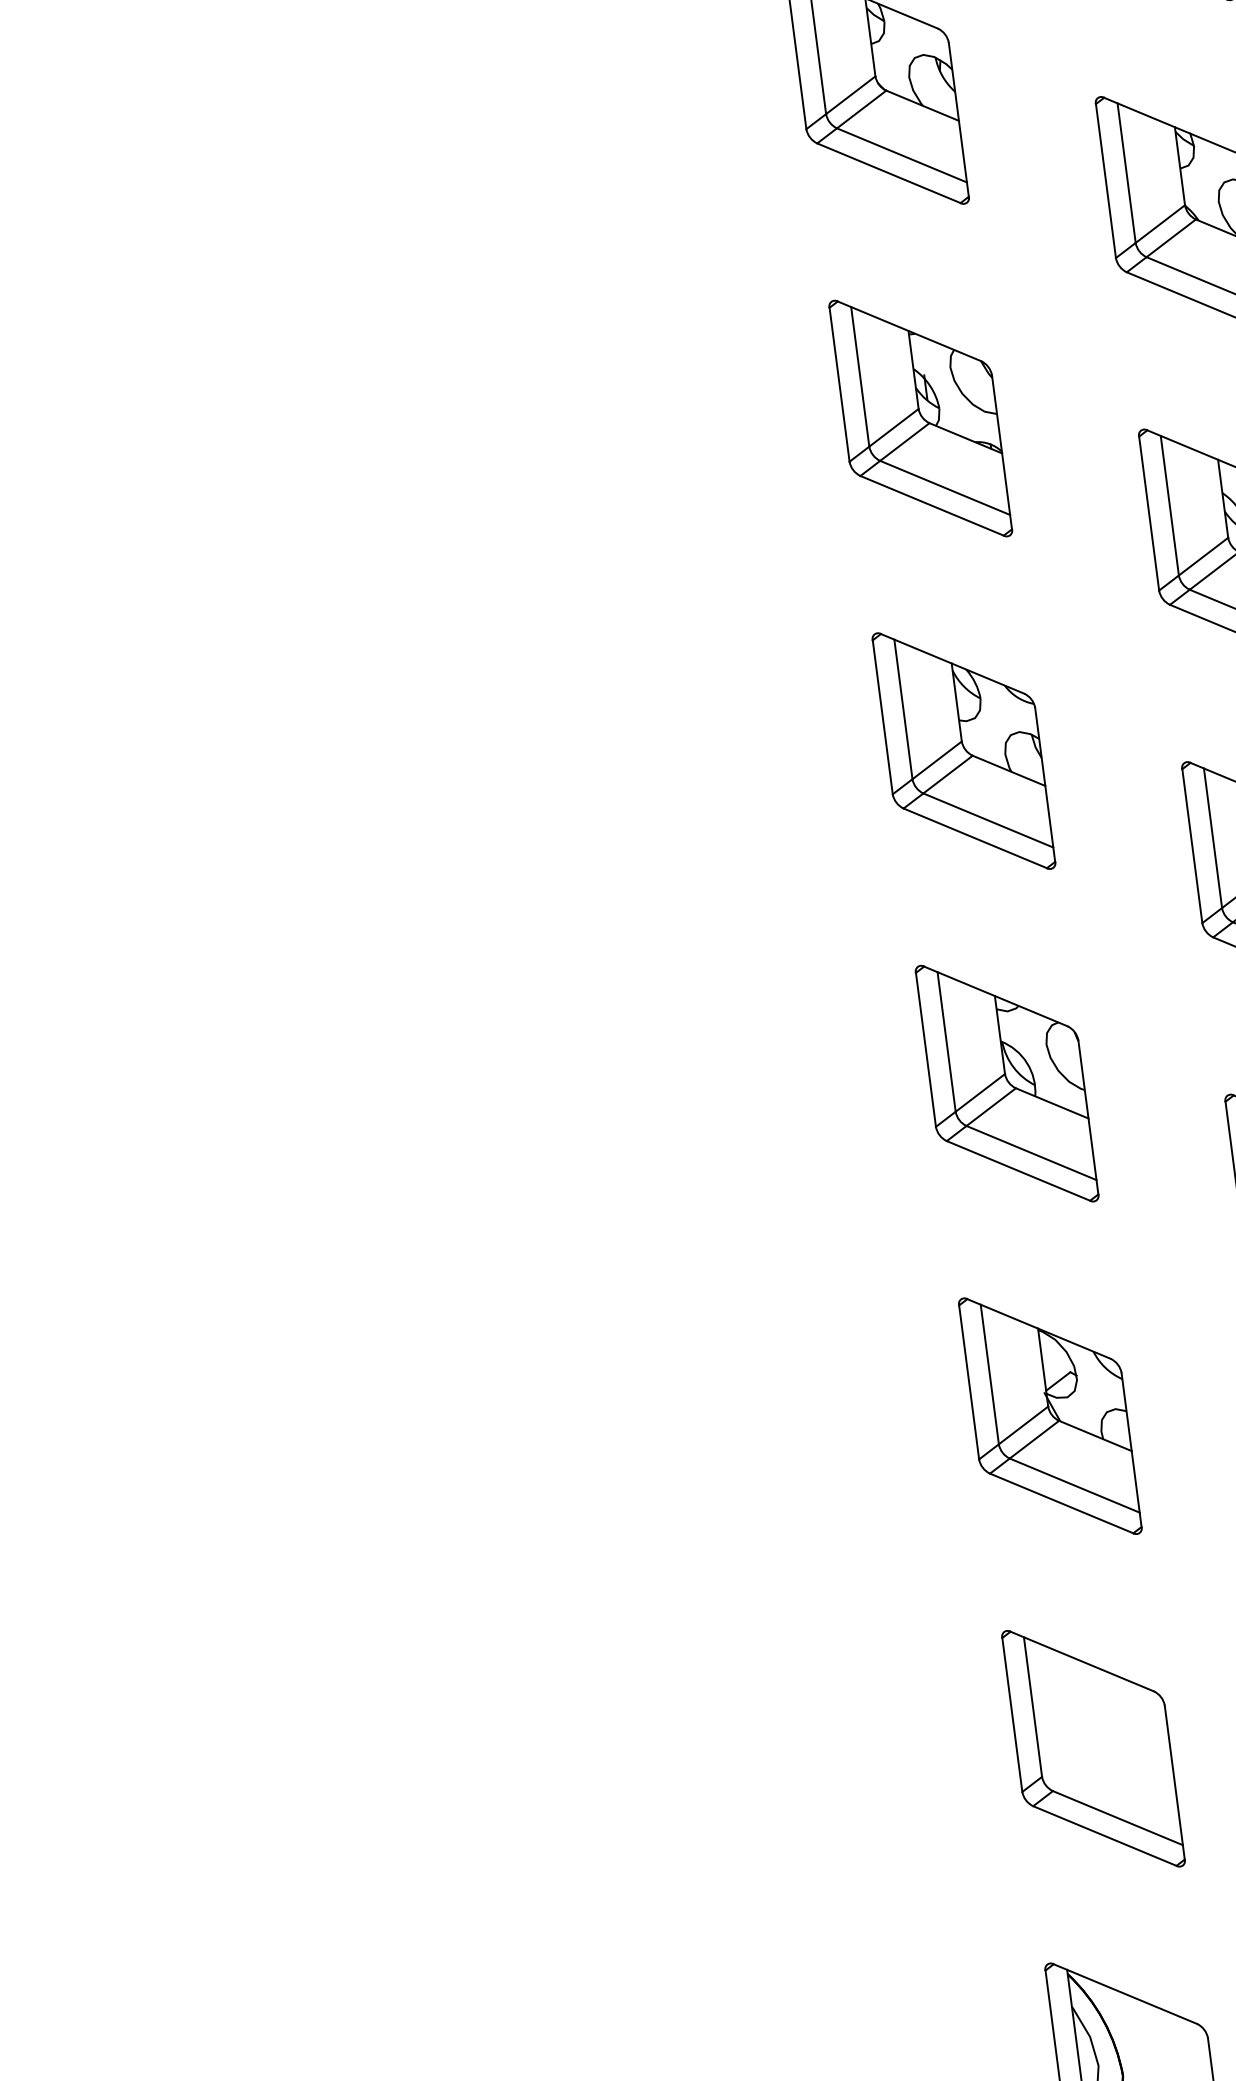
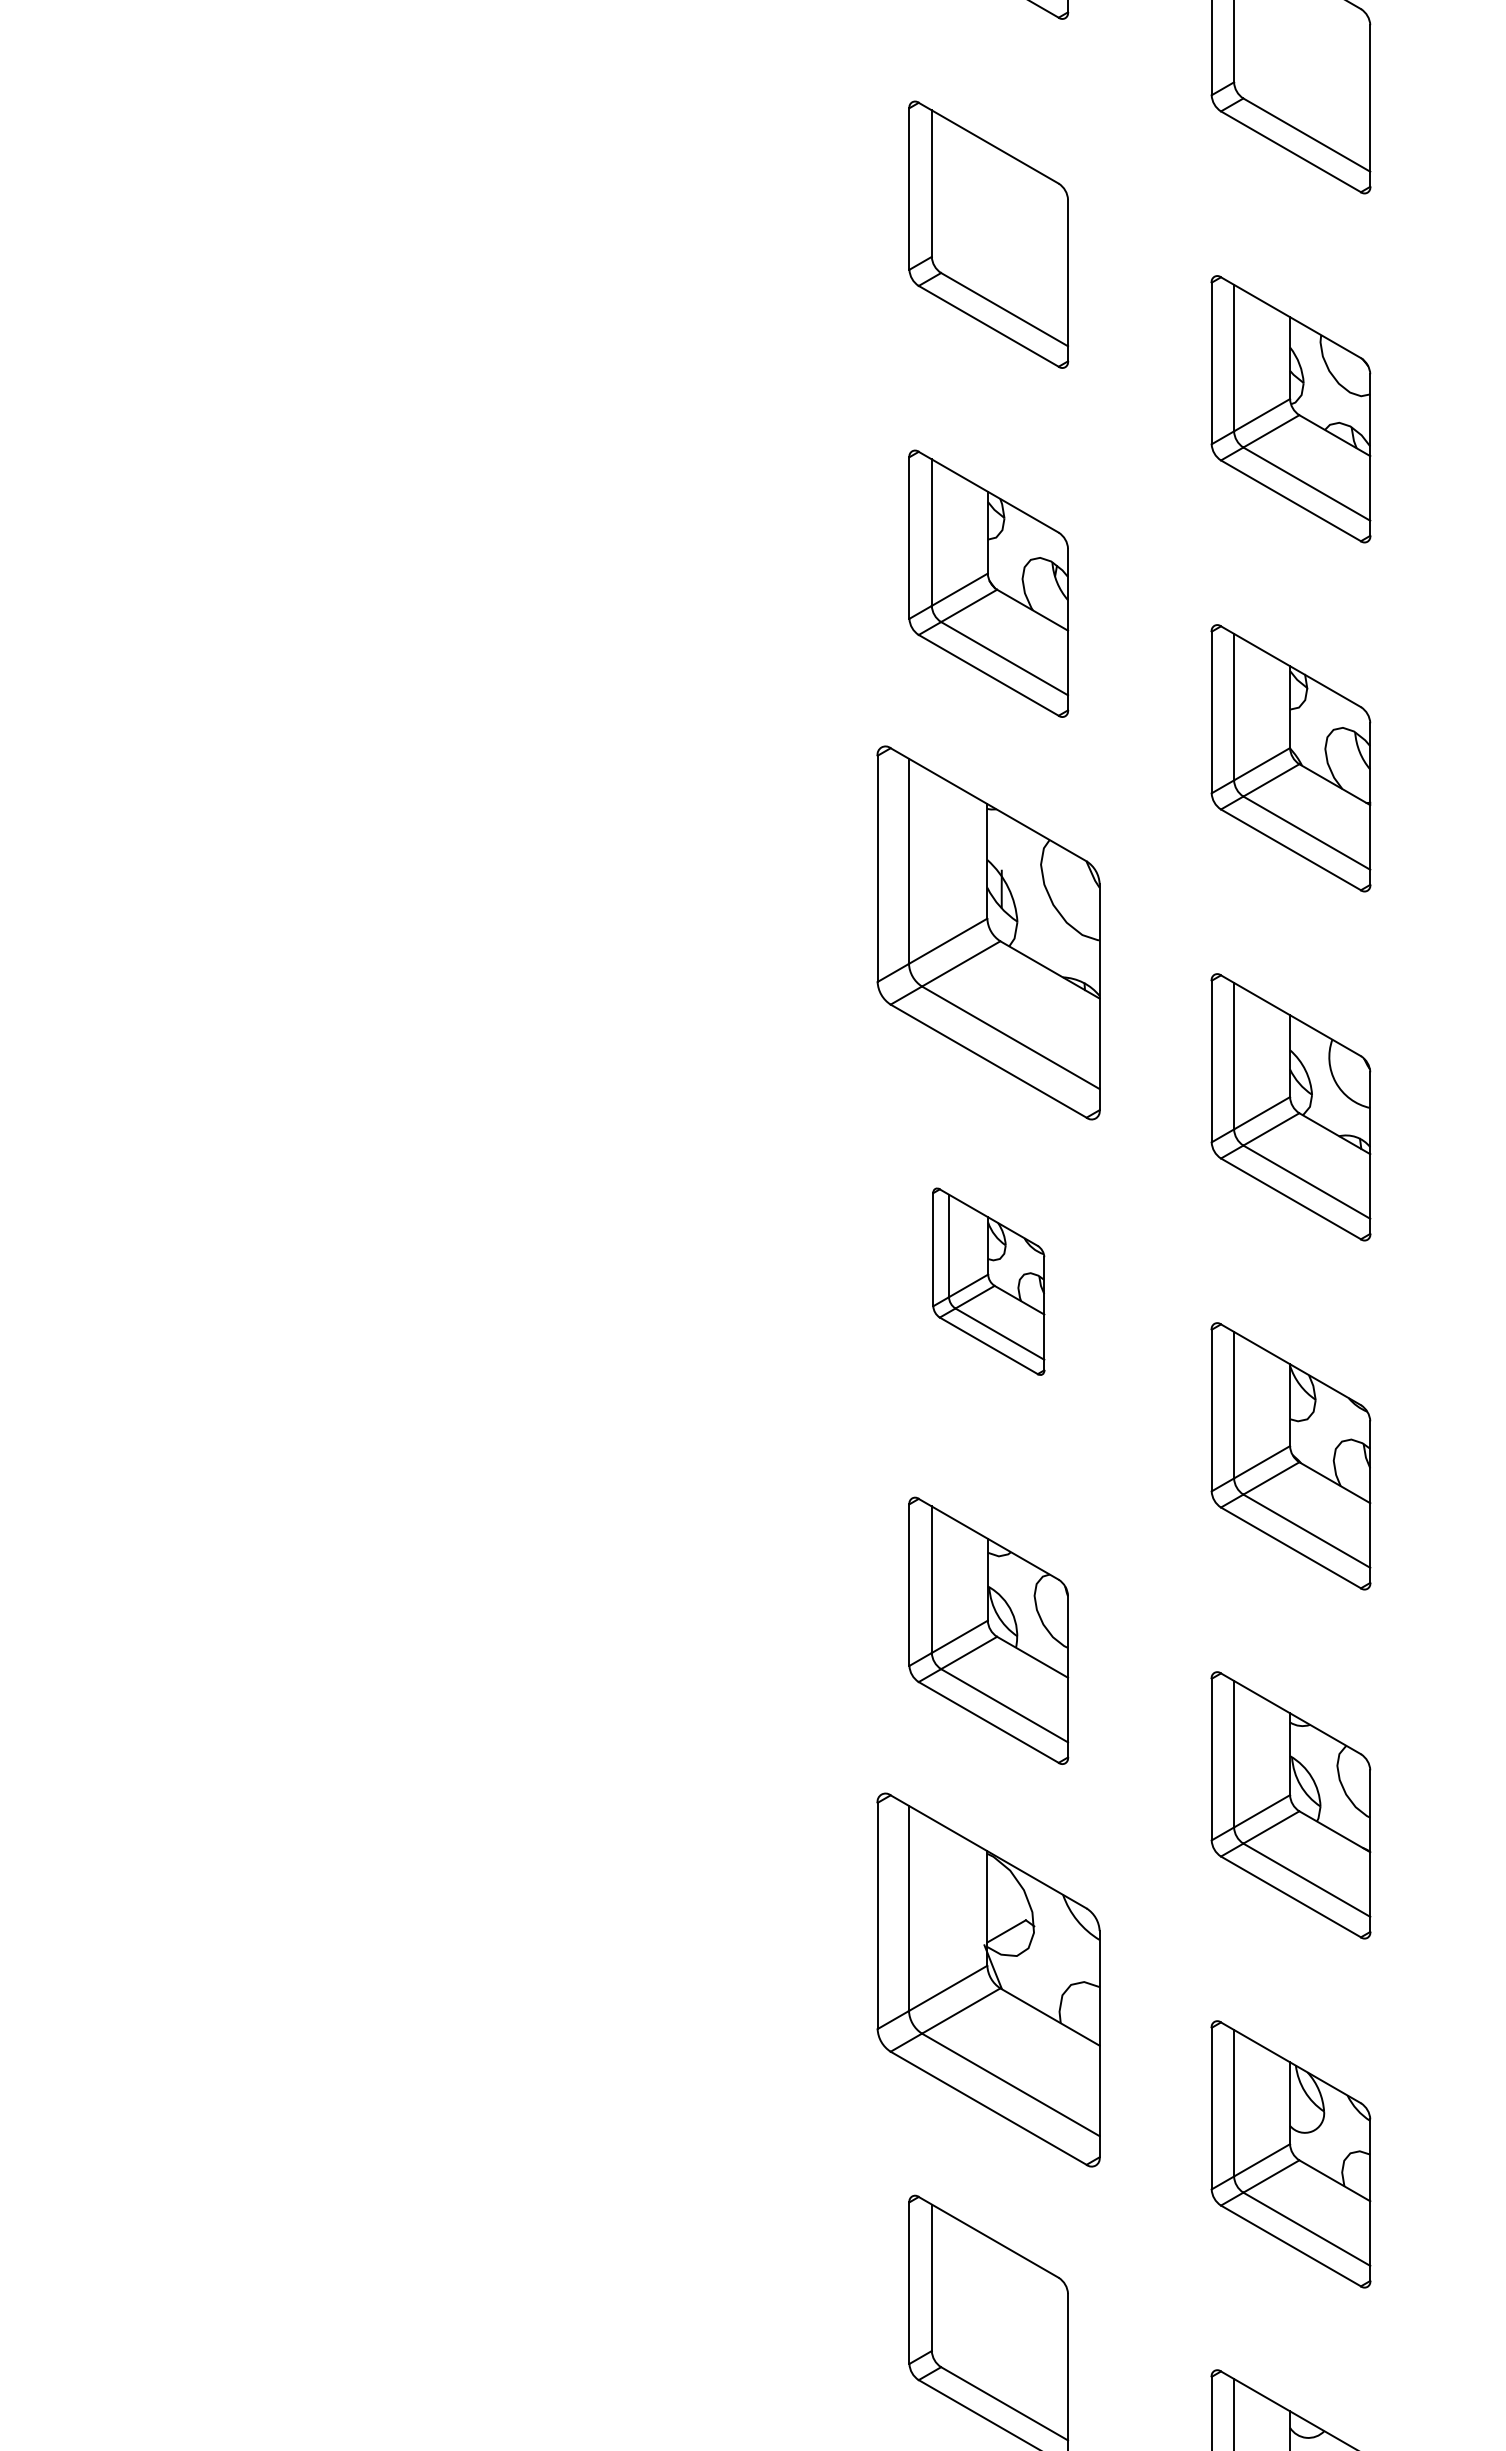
part: (920, 418) -> (988, 932), size x1.4
part: (963, 750) -> (988, 1281), size x0.7
part: (1050, 1415) -> (988, 1979), size x1.4

